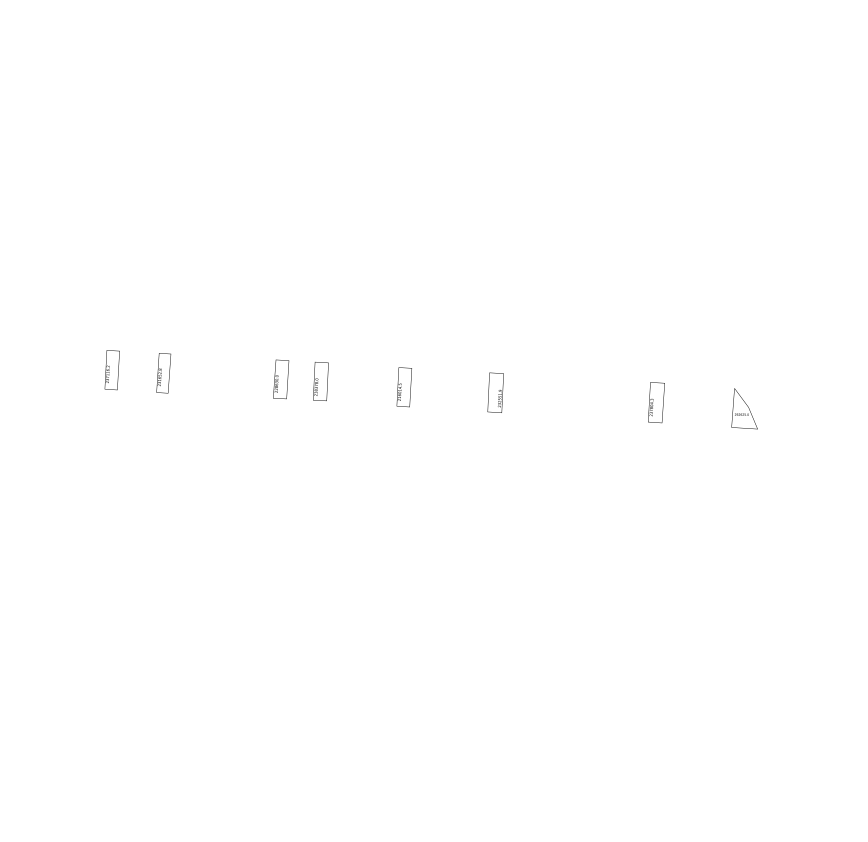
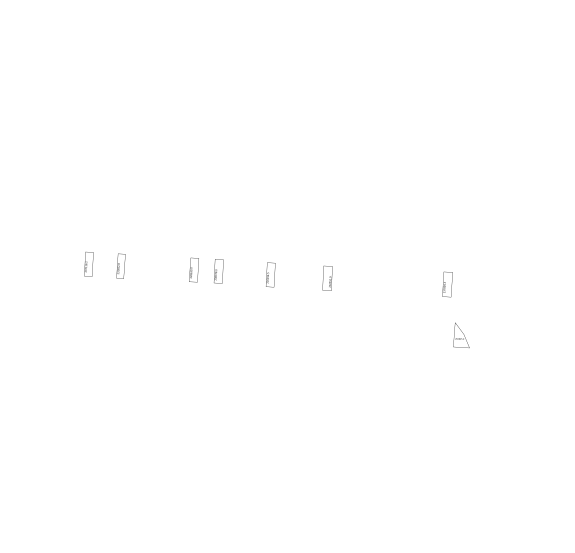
text: (656, 402) -> (447, 284), moved
text: (744, 407) -> (461, 334), moved

